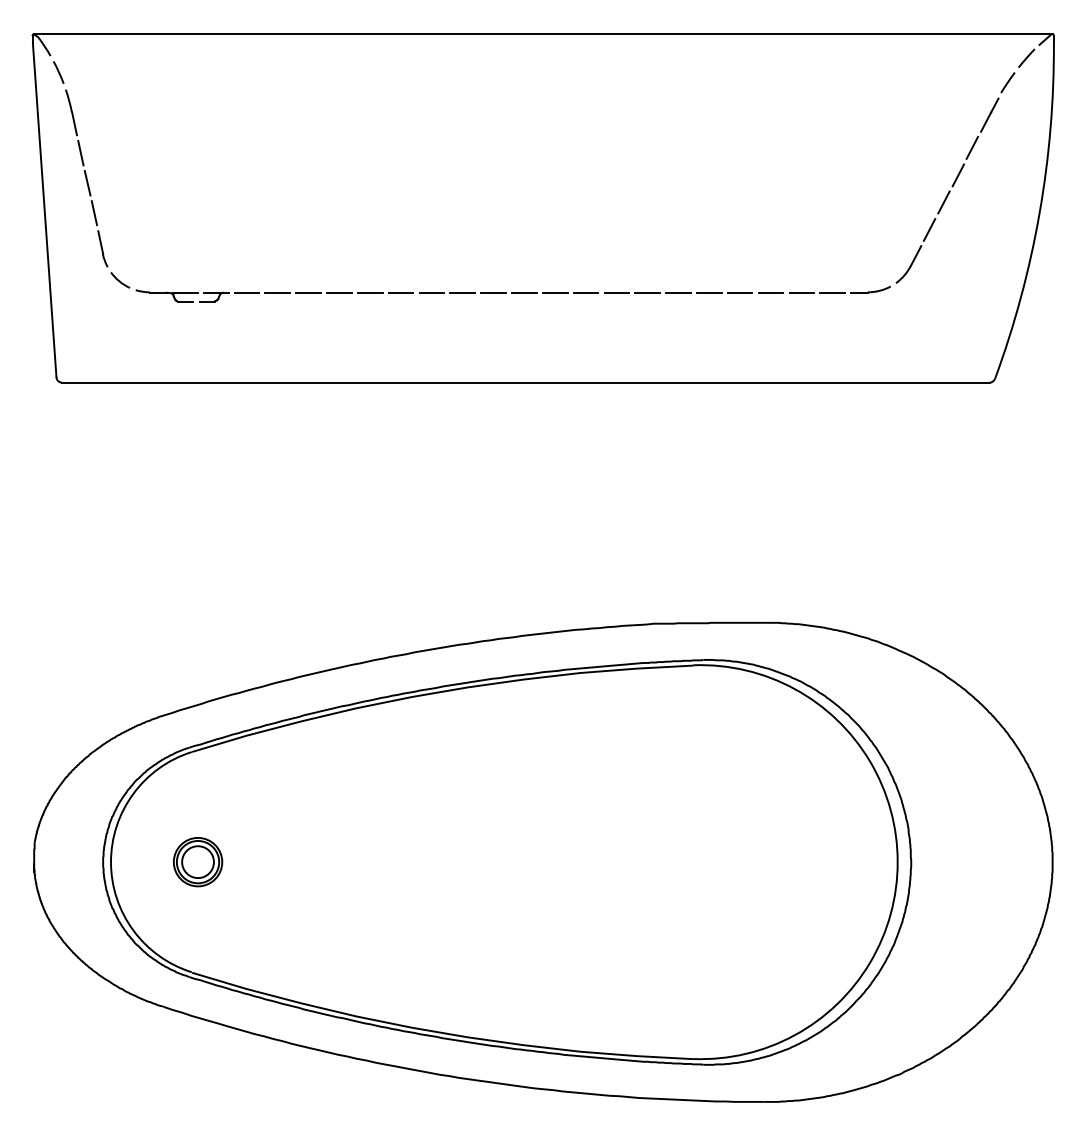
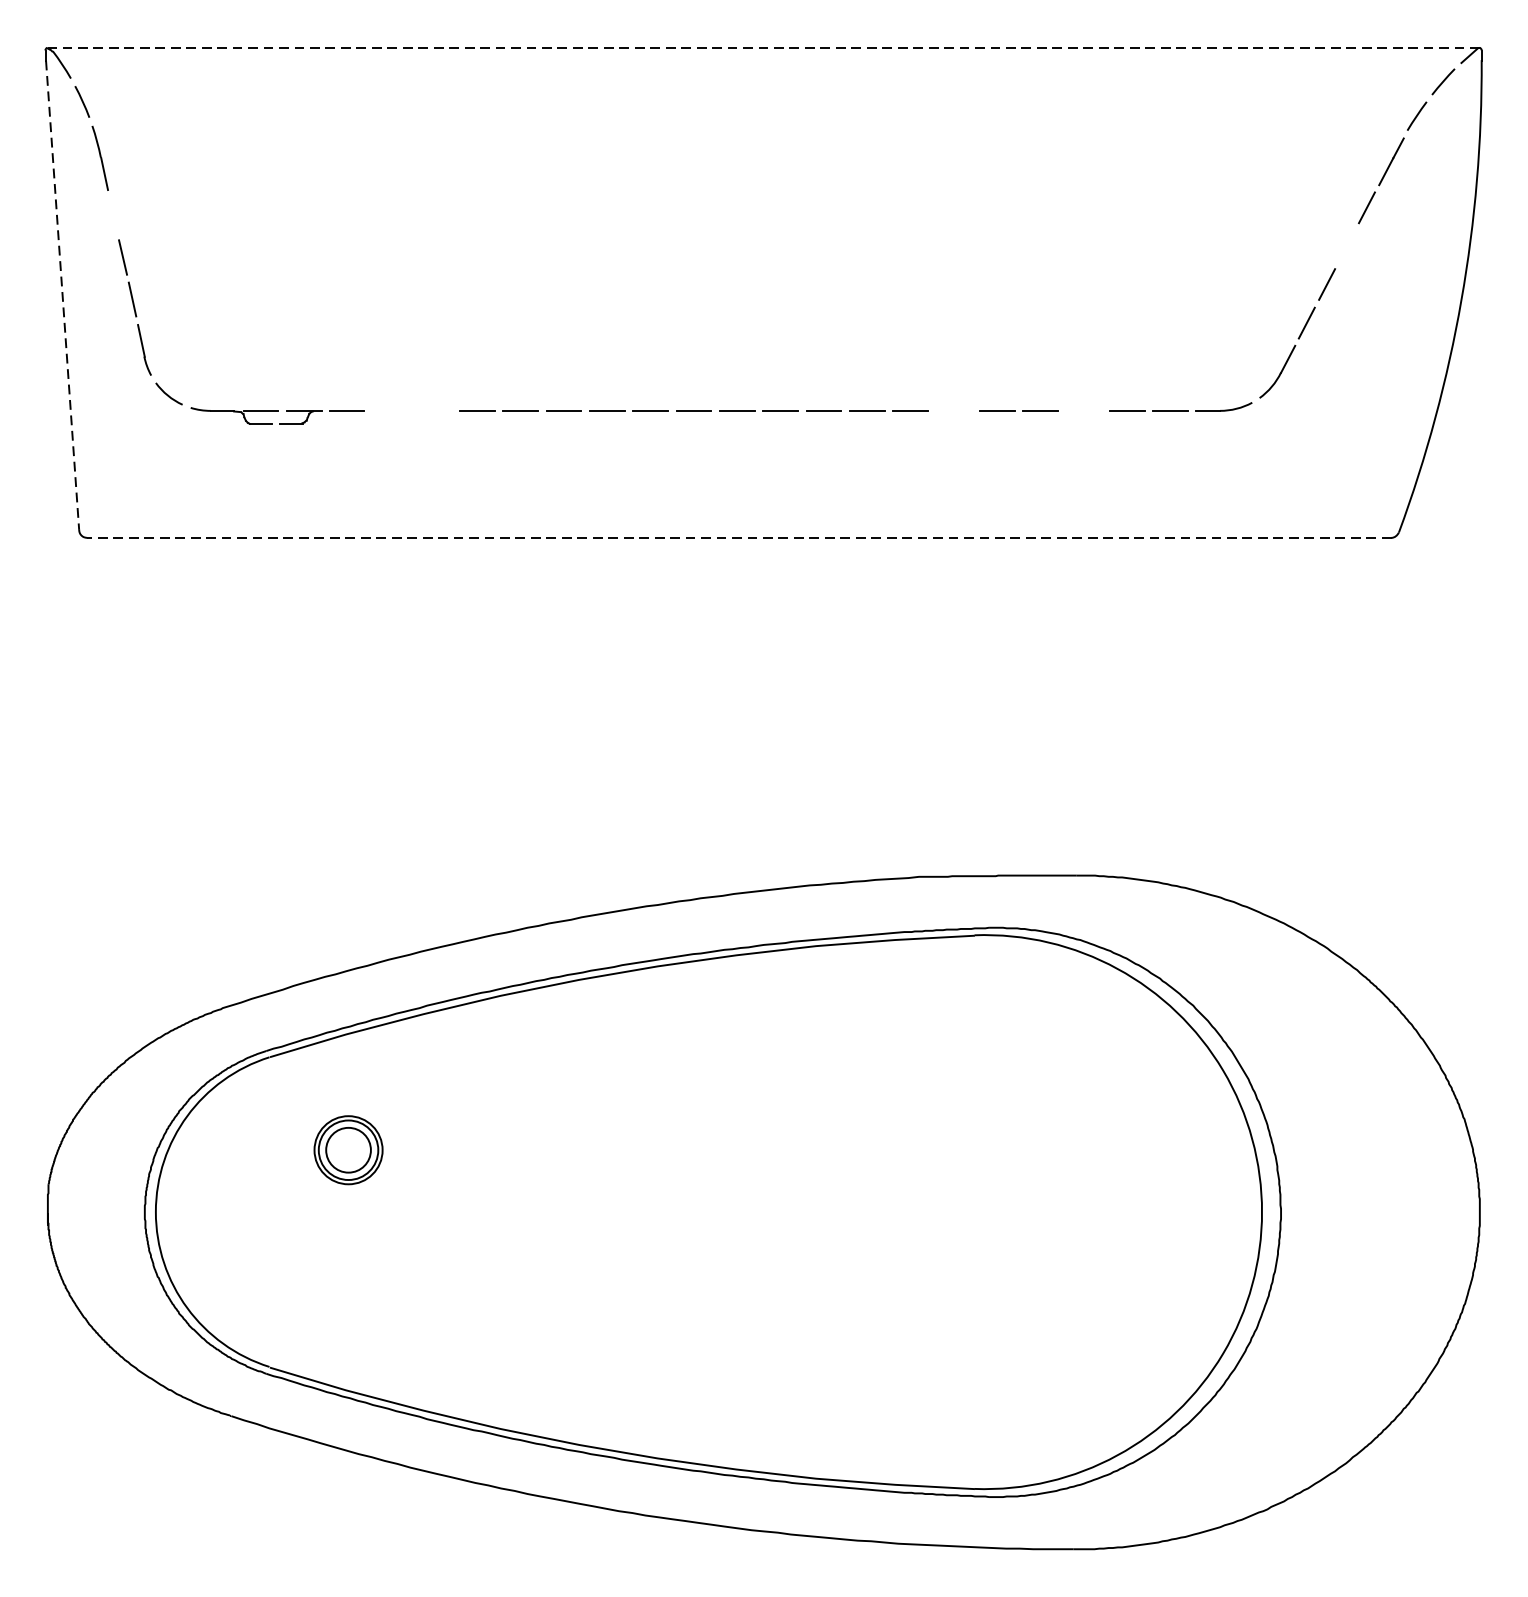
line: (543, 34) -> (764, 48), solid -> dashed
line: (80, 152) -> (112, 214), removed
line: (958, 175) -> (1347, 246), removed
line: (44, 210) -> (62, 295), solid -> dashed
line: (277, 292) -> (389, 411), removed
line: (308, 292) -> (433, 411), removed
line: (678, 292) -> (953, 411), removed
line: (770, 292) -> (1083, 411), removed
line: (525, 382) -> (738, 537), solid -> dashed
part: (198, 862) -> (349, 1150), moved

